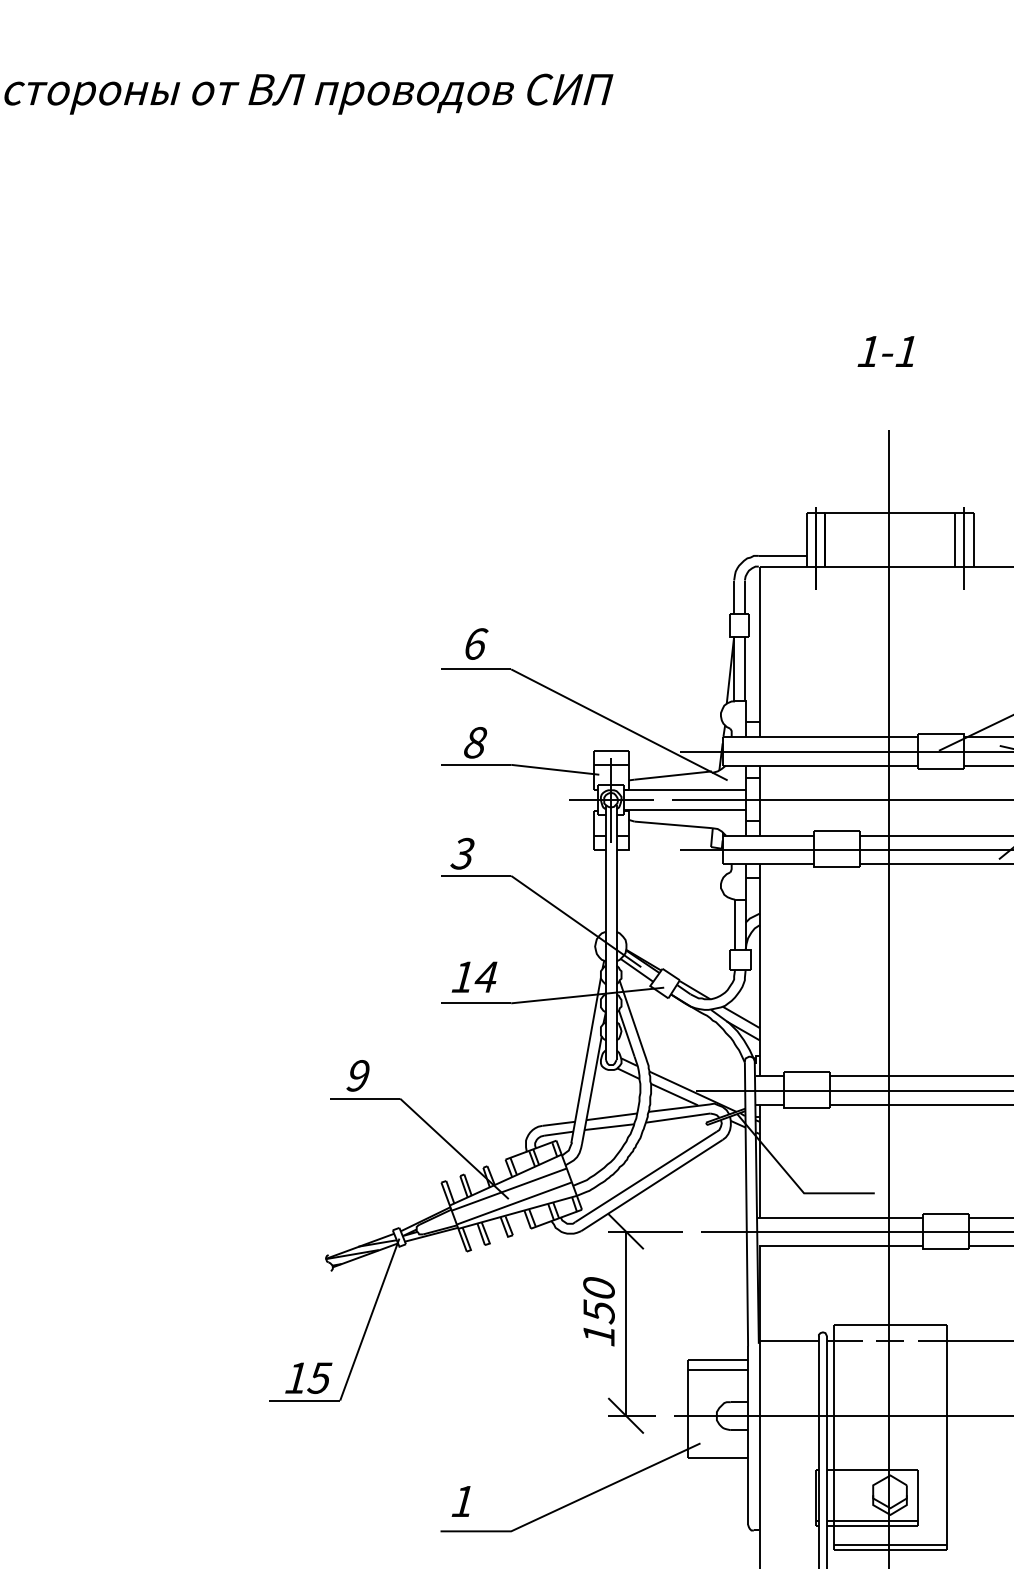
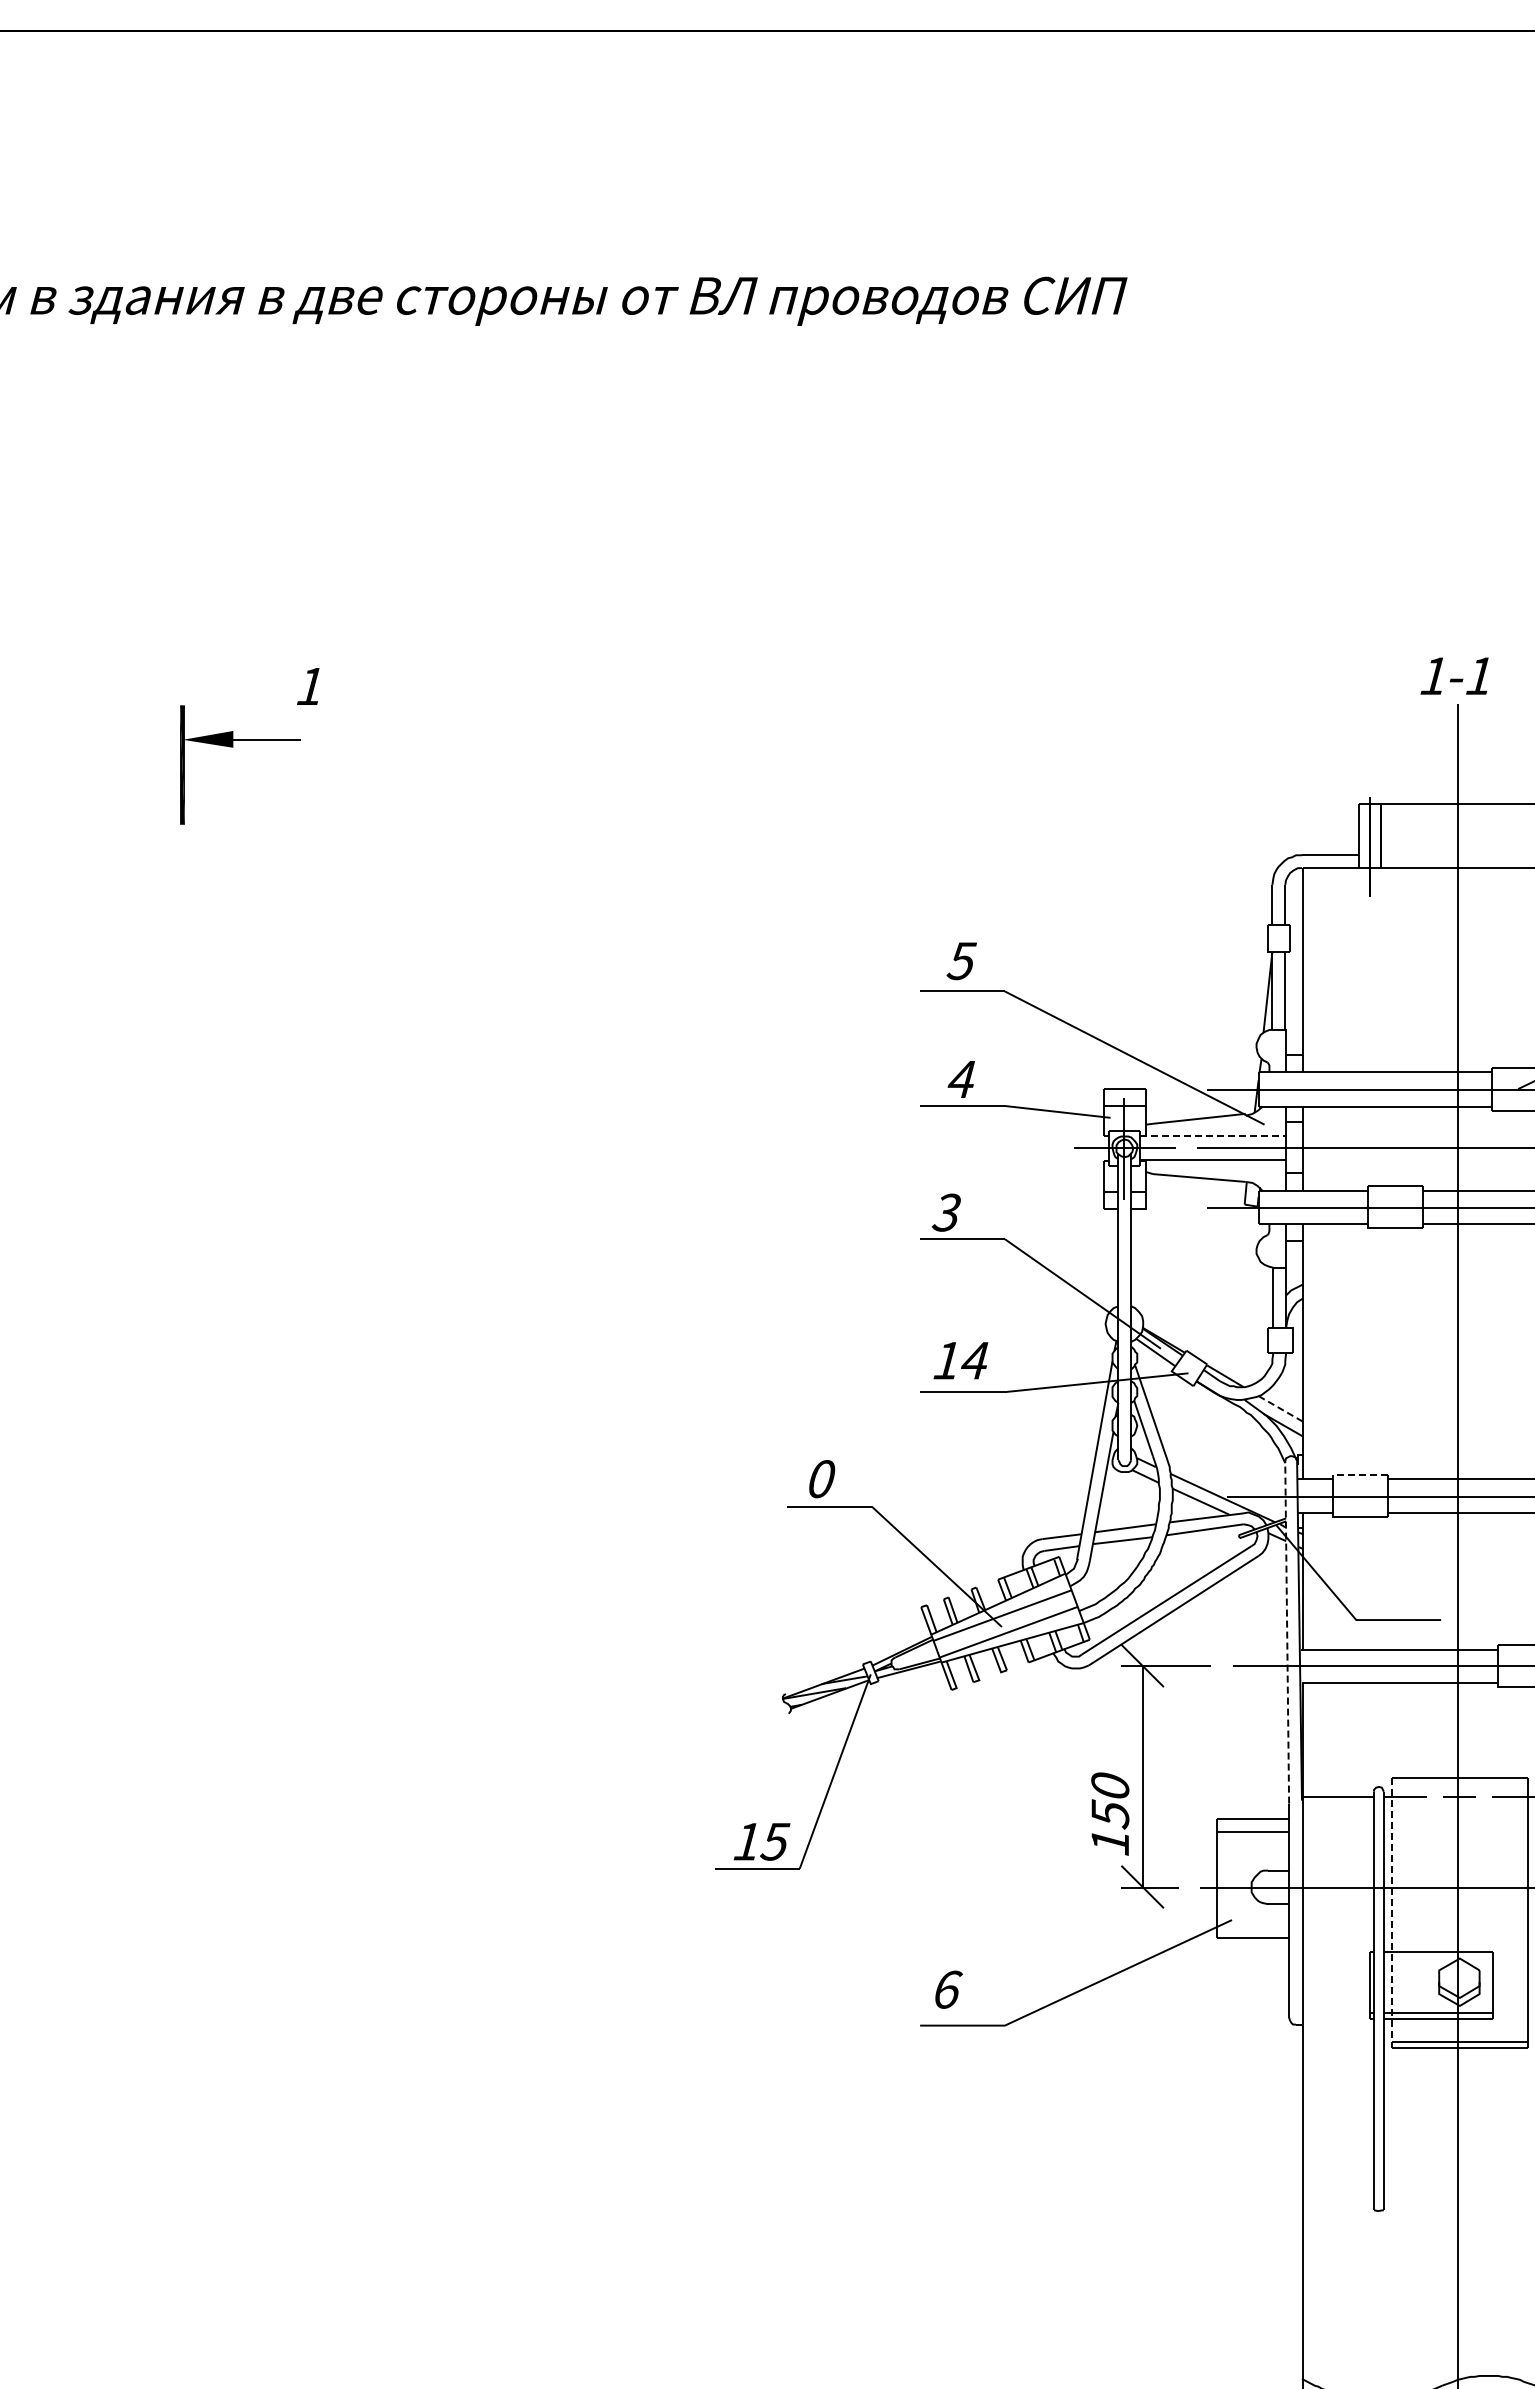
text: (885, 351) -> (1454, 675), moved
text: (475, 644) -> (961, 961), 6 -> 5
text: (475, 742) -> (961, 1079), 8 -> 4
line: (685, 790) -> (1213, 1136), solid -> dashed
line: (740, 1016) -> (1280, 1408), solid -> dashed
line: (807, 1072) -> (1360, 1475), solid -> dashed
text: (358, 1076) -> (821, 1479), 9 -> 0
line: (746, 1203) -> (1287, 1632), solid -> dashed
text: (599, 1311) -> (1110, 1813), moved
line: (833, 1437) -> (1391, 1913), solid -> dashed
text: (463, 1501) -> (947, 1989), 1 -> 6

